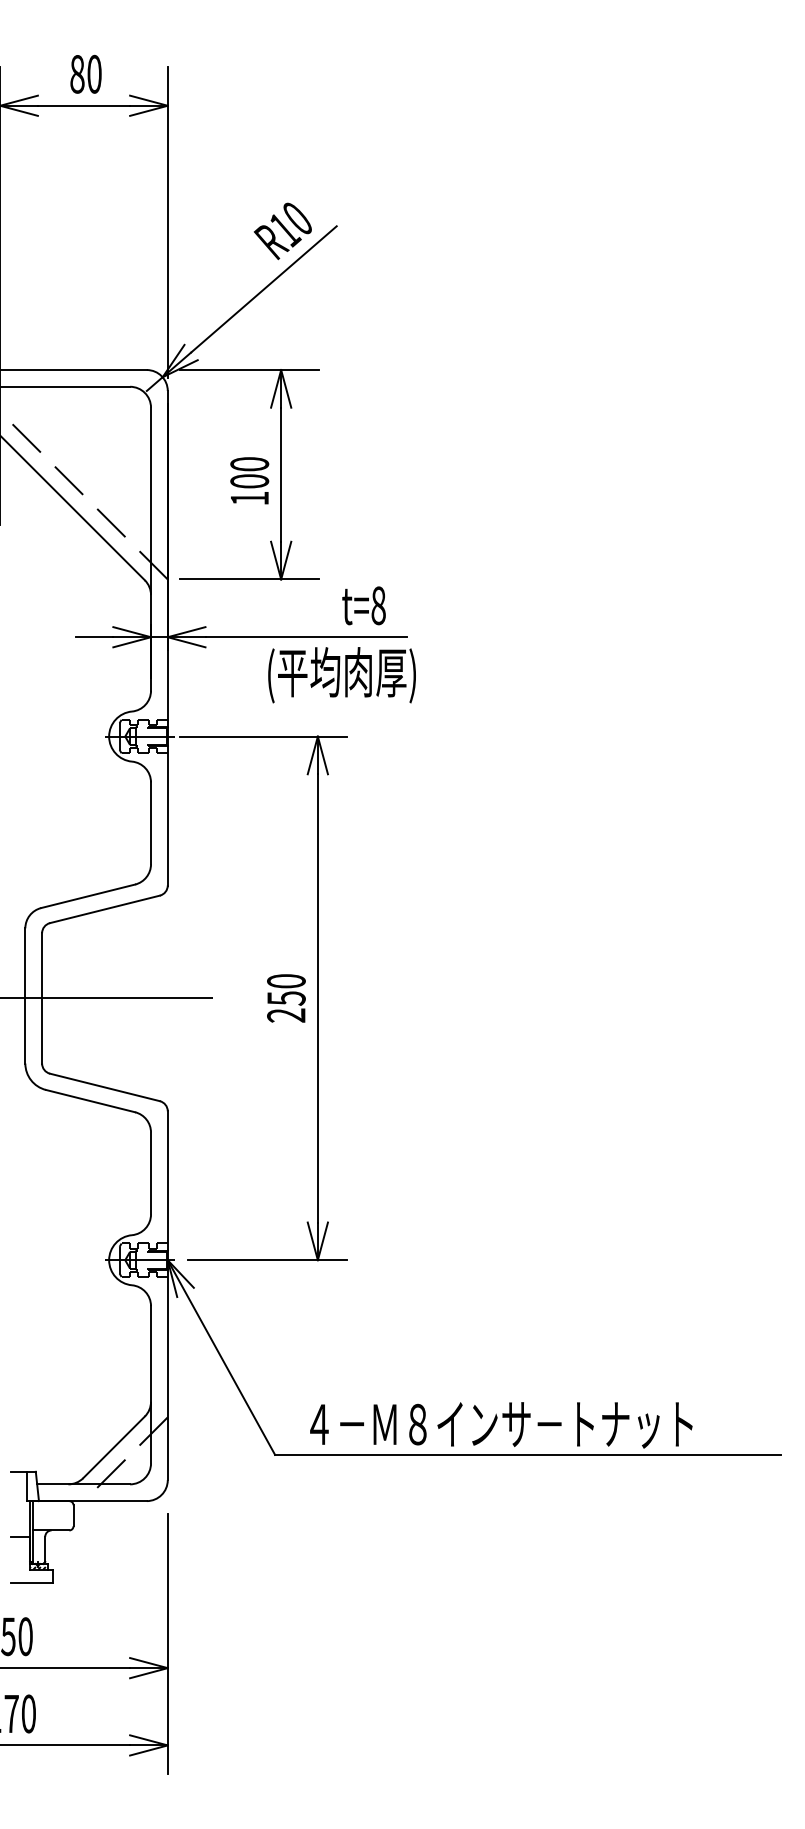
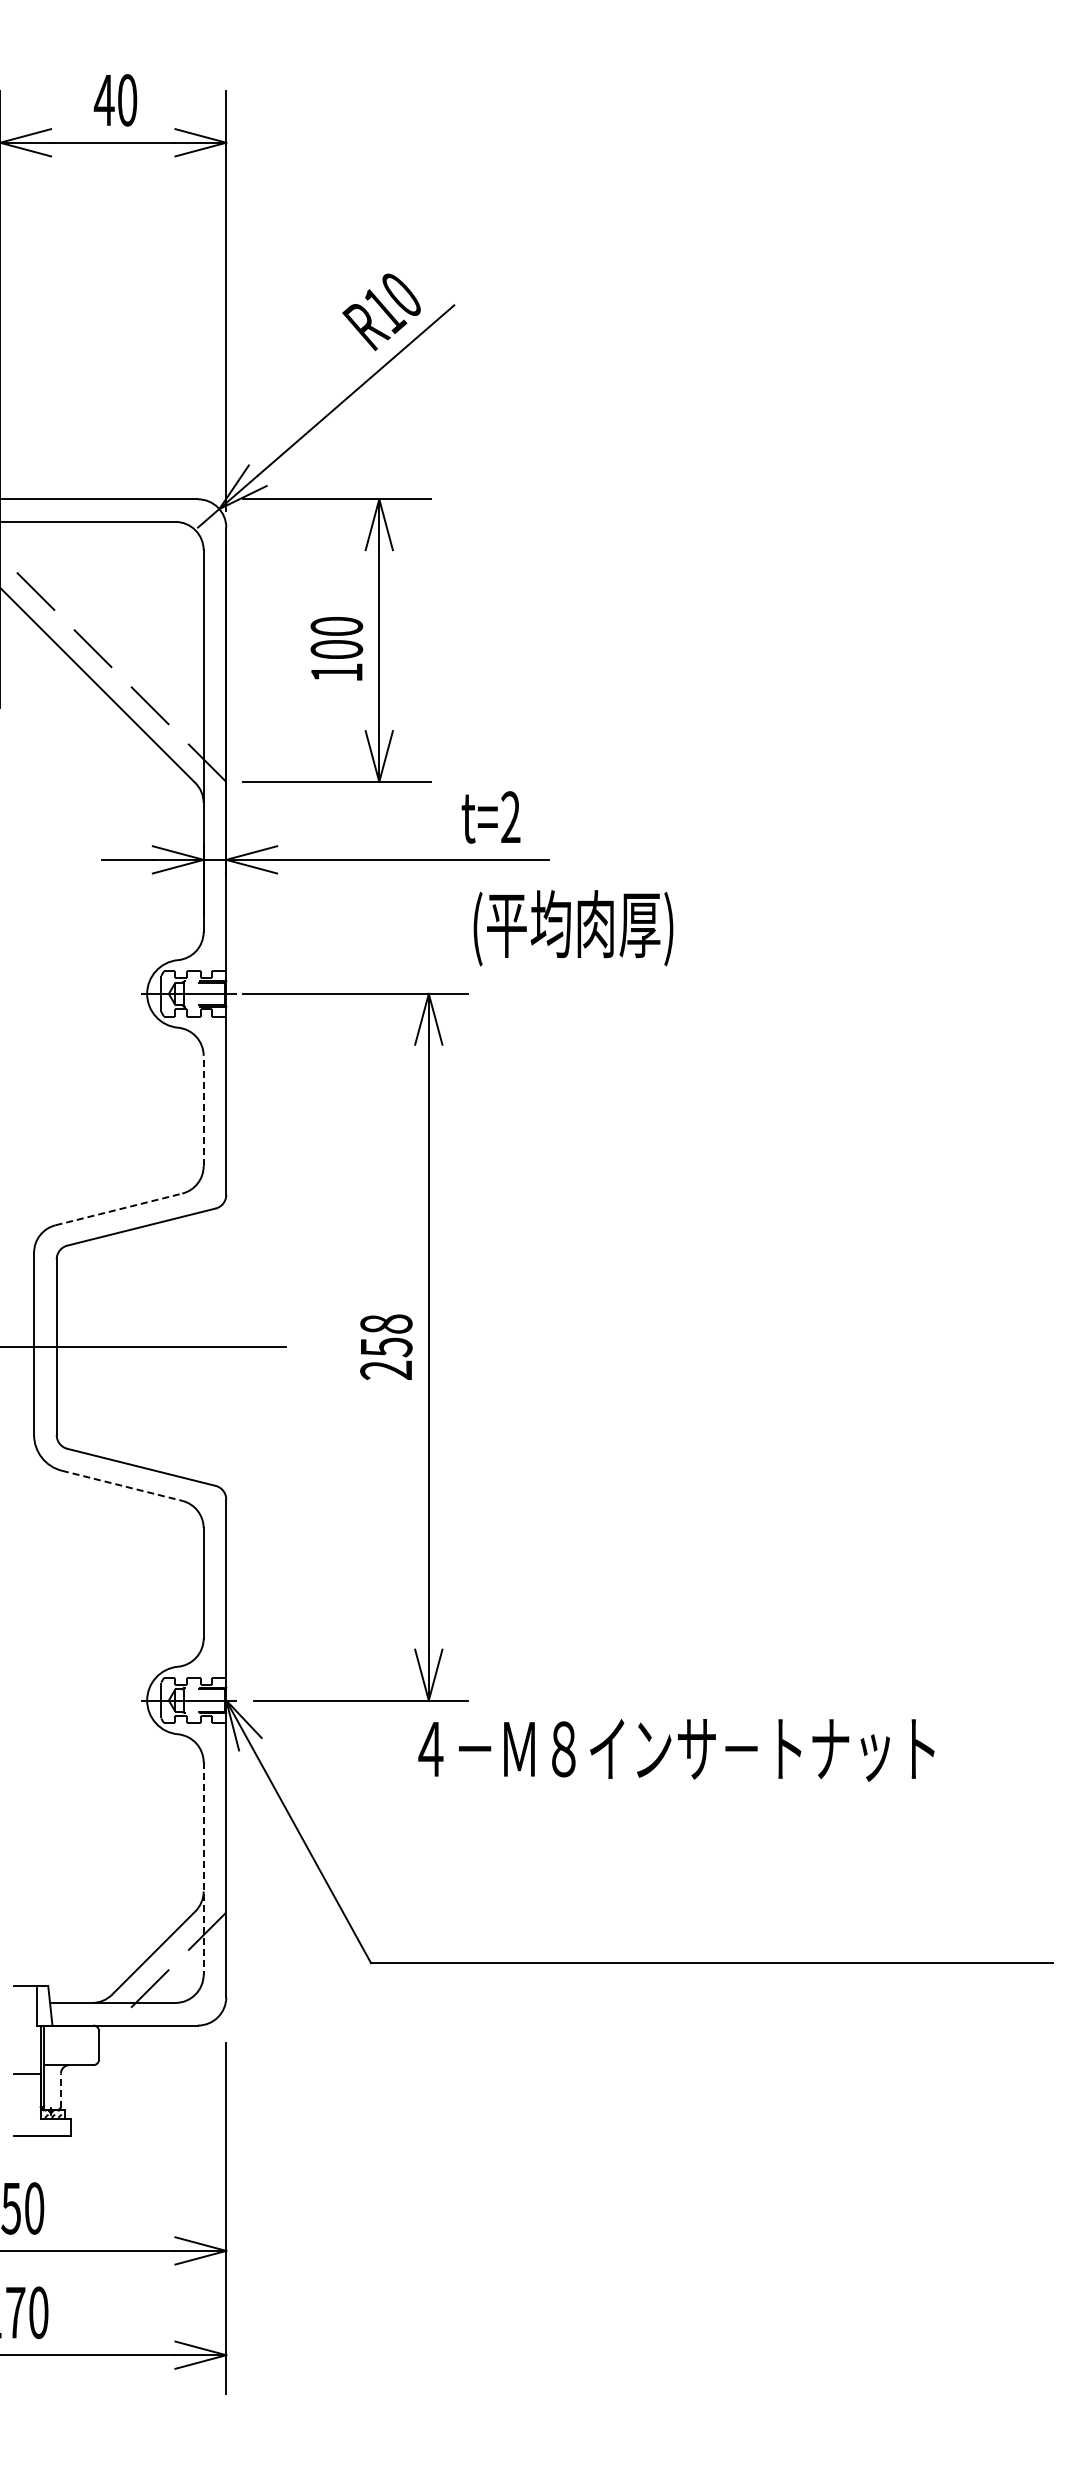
text: (76, 74) -> (103, 100), 80 -> 40
text: (378, 605) -> (510, 817), t=8 -> t=2
text: (342, 675) -> (573, 928), moved
line: (150, 822) -> (203, 1110), solid -> dashed
line: (88, 896) -> (119, 1209), solid -> dashed
text: (286, 980) -> (386, 1323), 250 -> 258
line: (90, 1100) -> (122, 1485), solid -> dashed
line: (150, 1385) -> (203, 1869), solid -> dashed
text: (501, 1425) -> (676, 1750), moved
line: (44, 1549) -> (60, 2090), solid -> dashed

